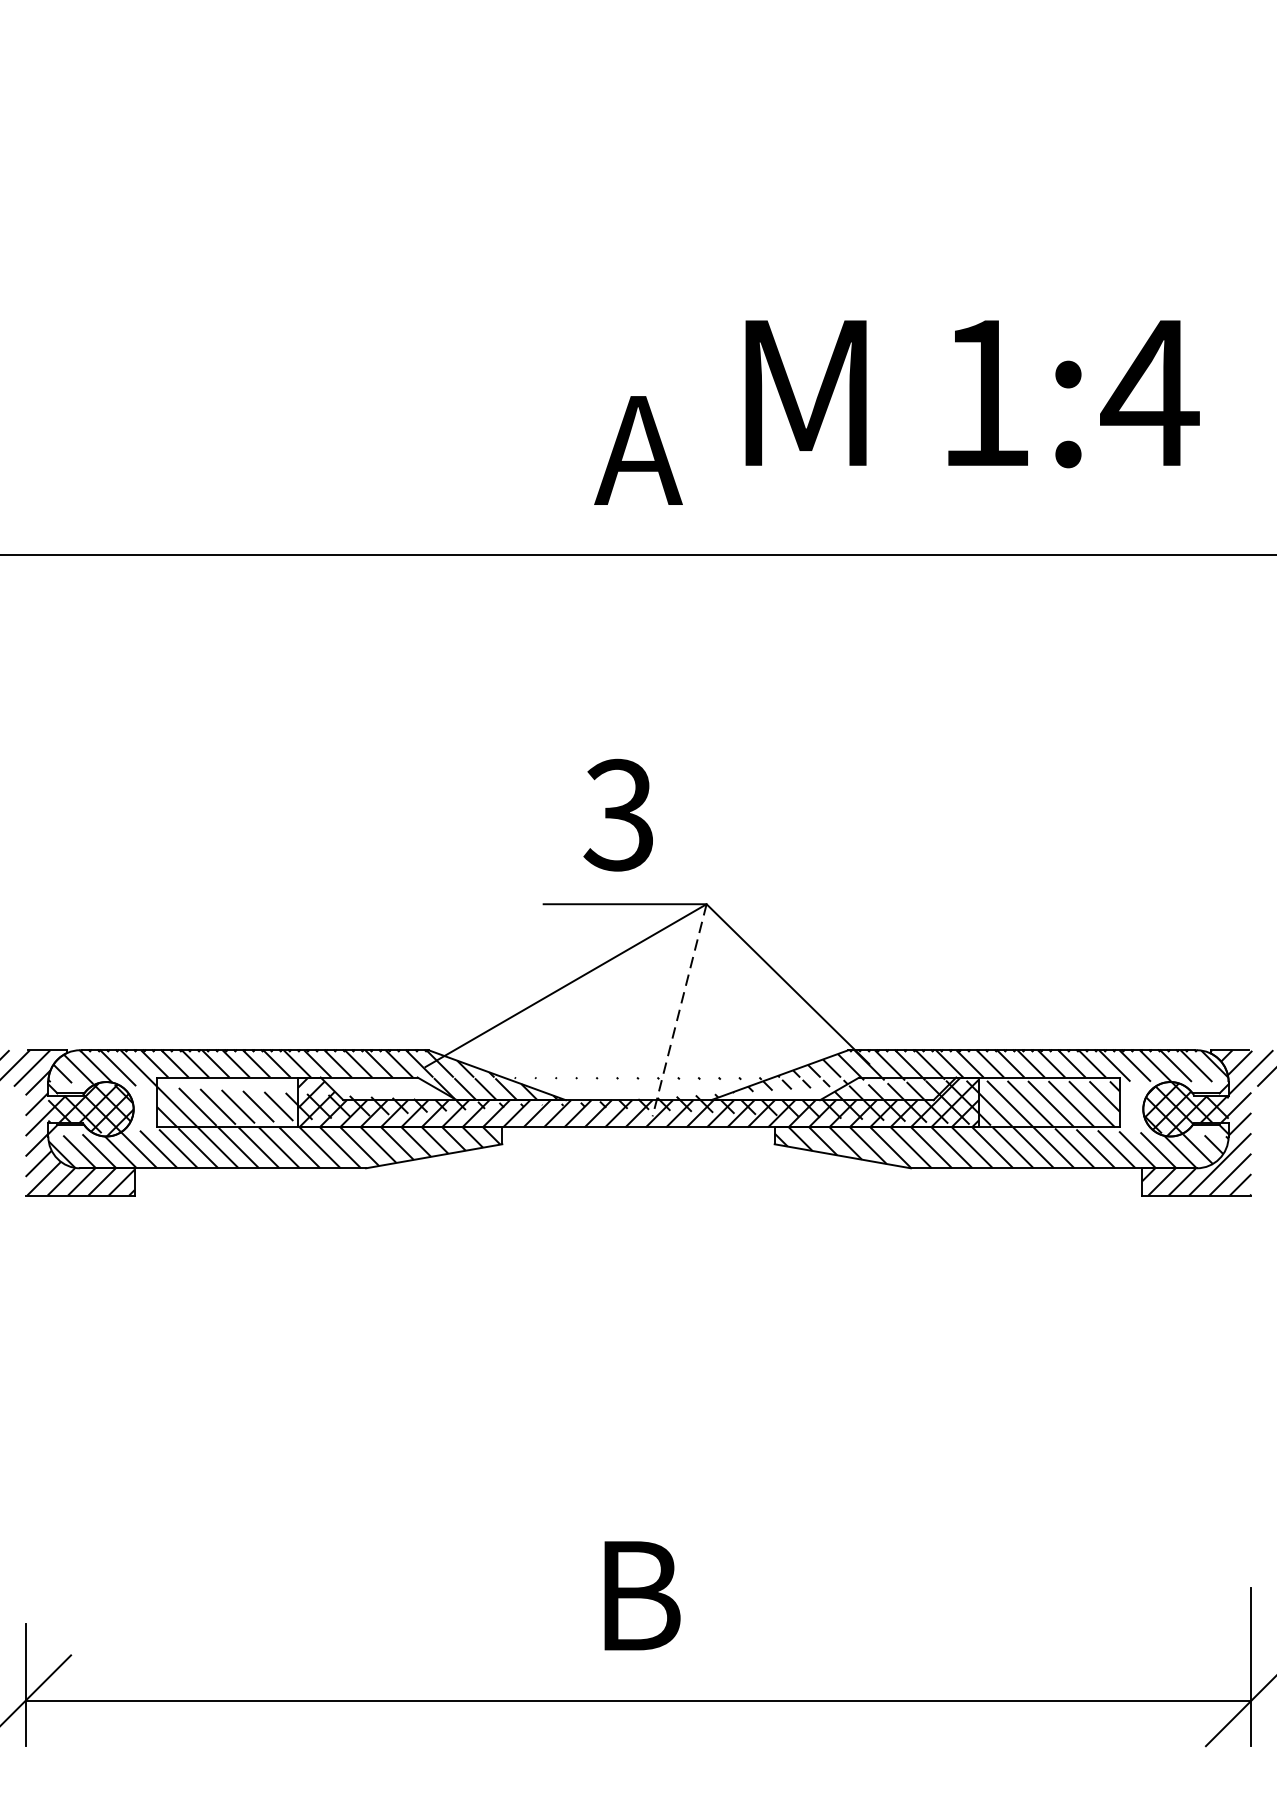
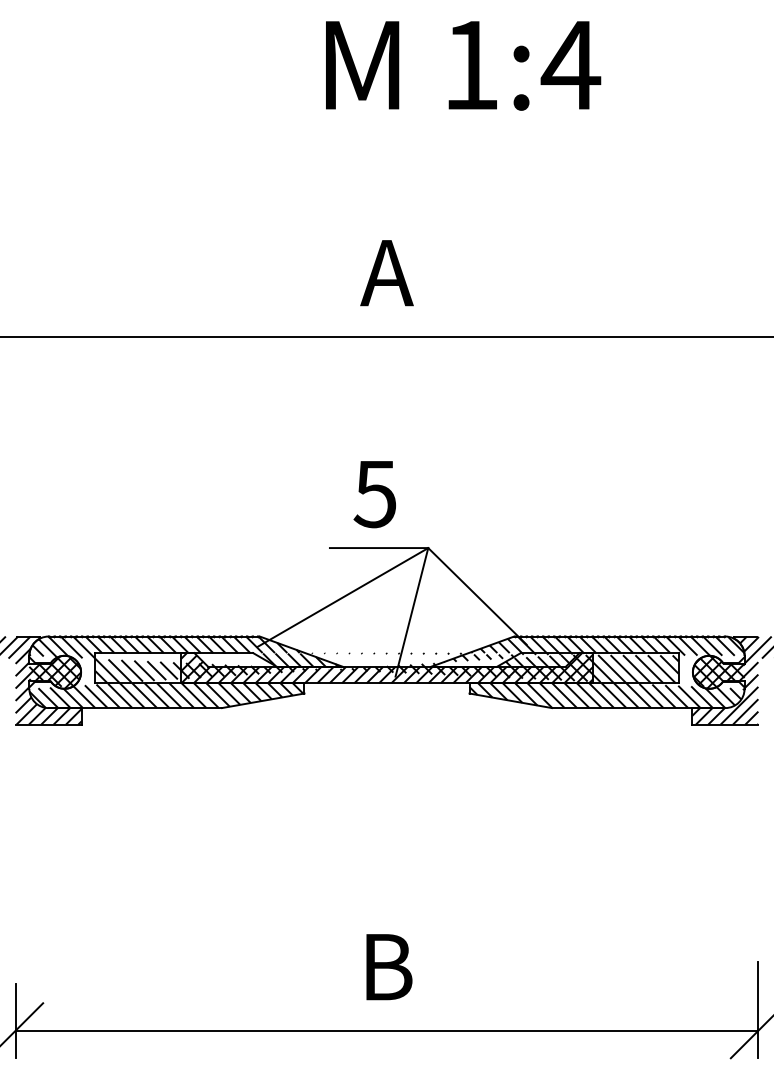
text: (972, 393) -> (463, 65), moved
text: (617, 814) -> (374, 493), 3 -> 5
line: (678, 1010) -> (411, 612), dashed -> solid

